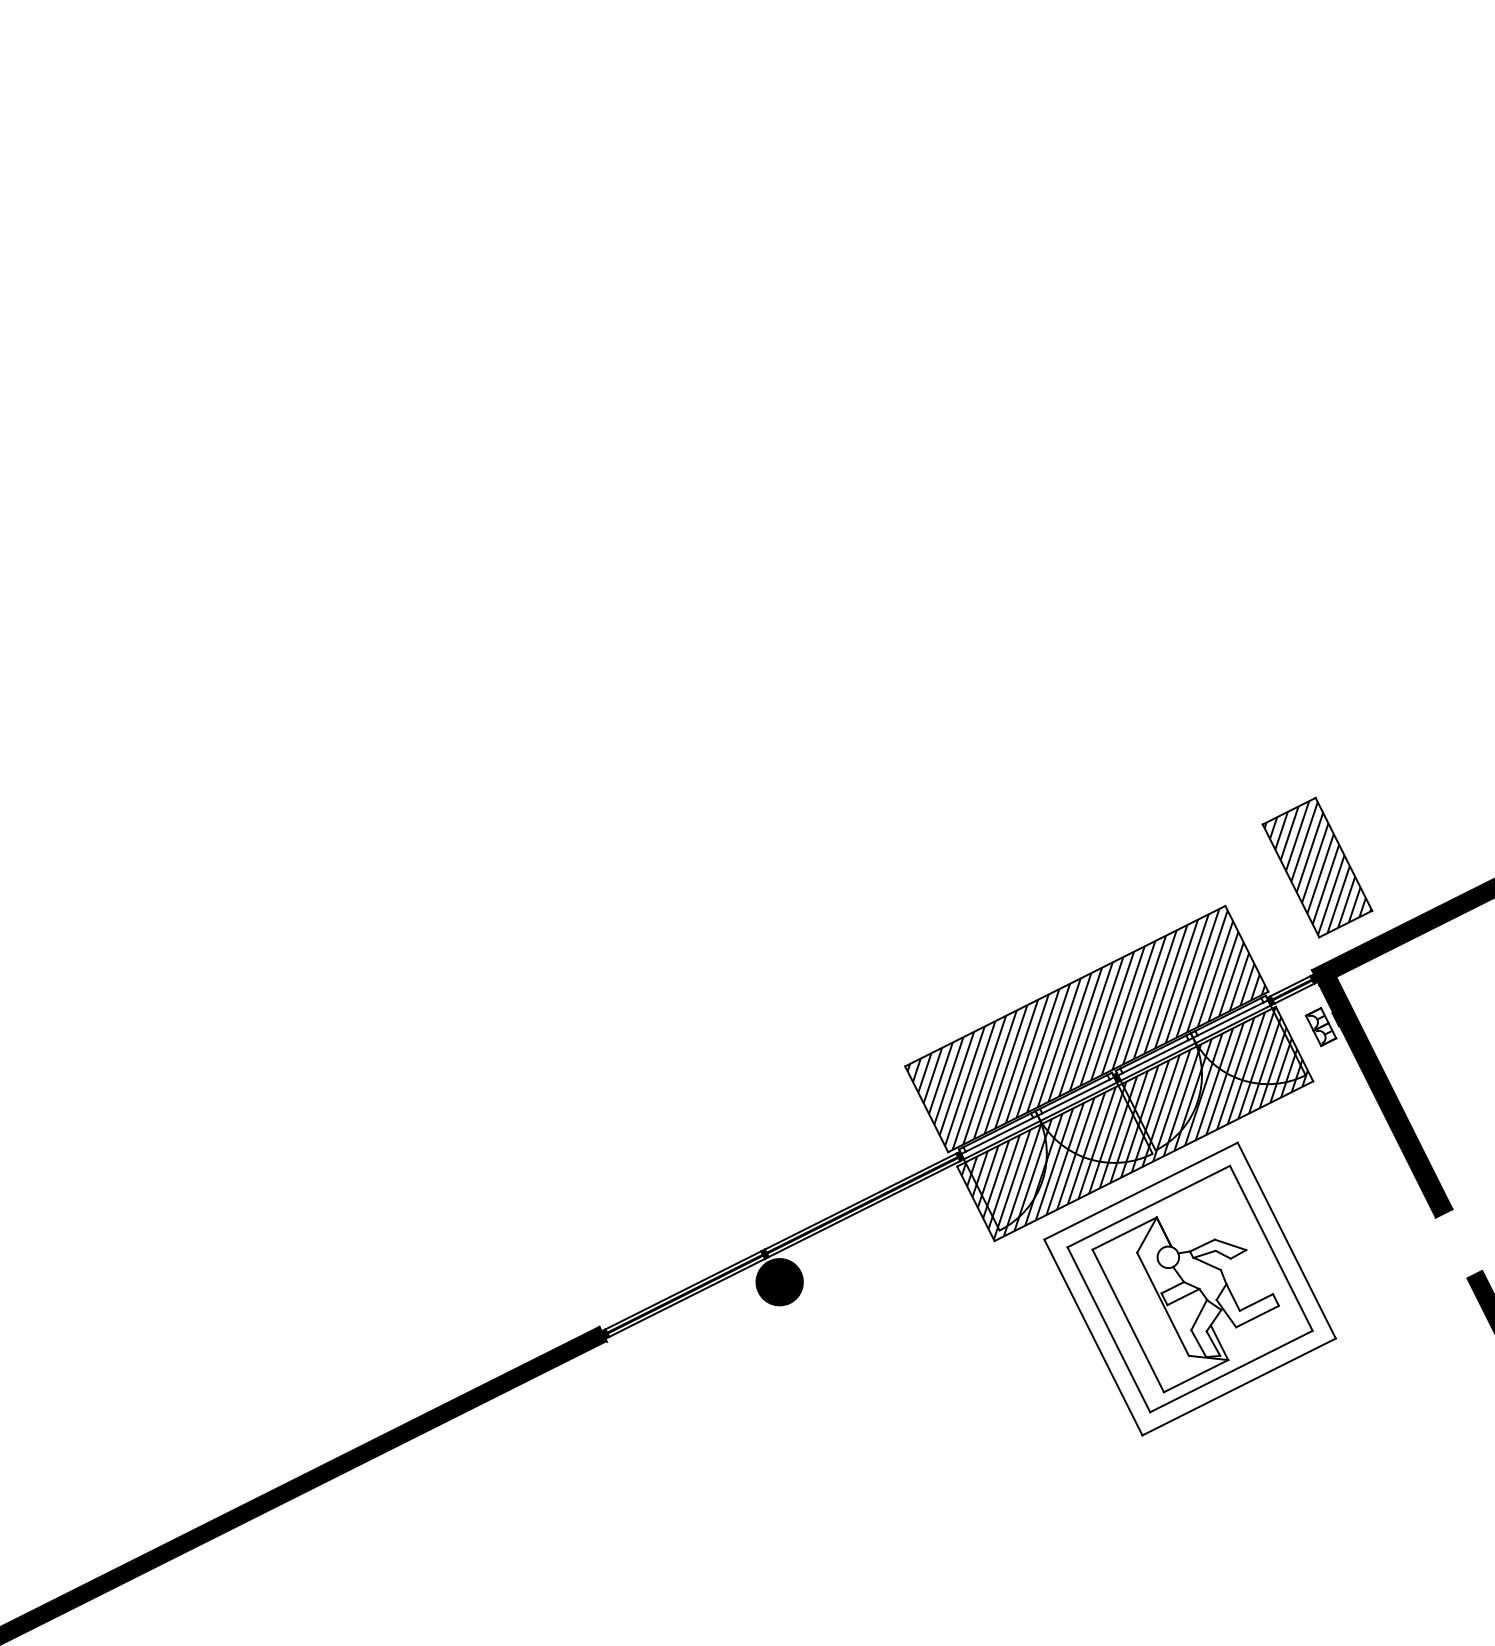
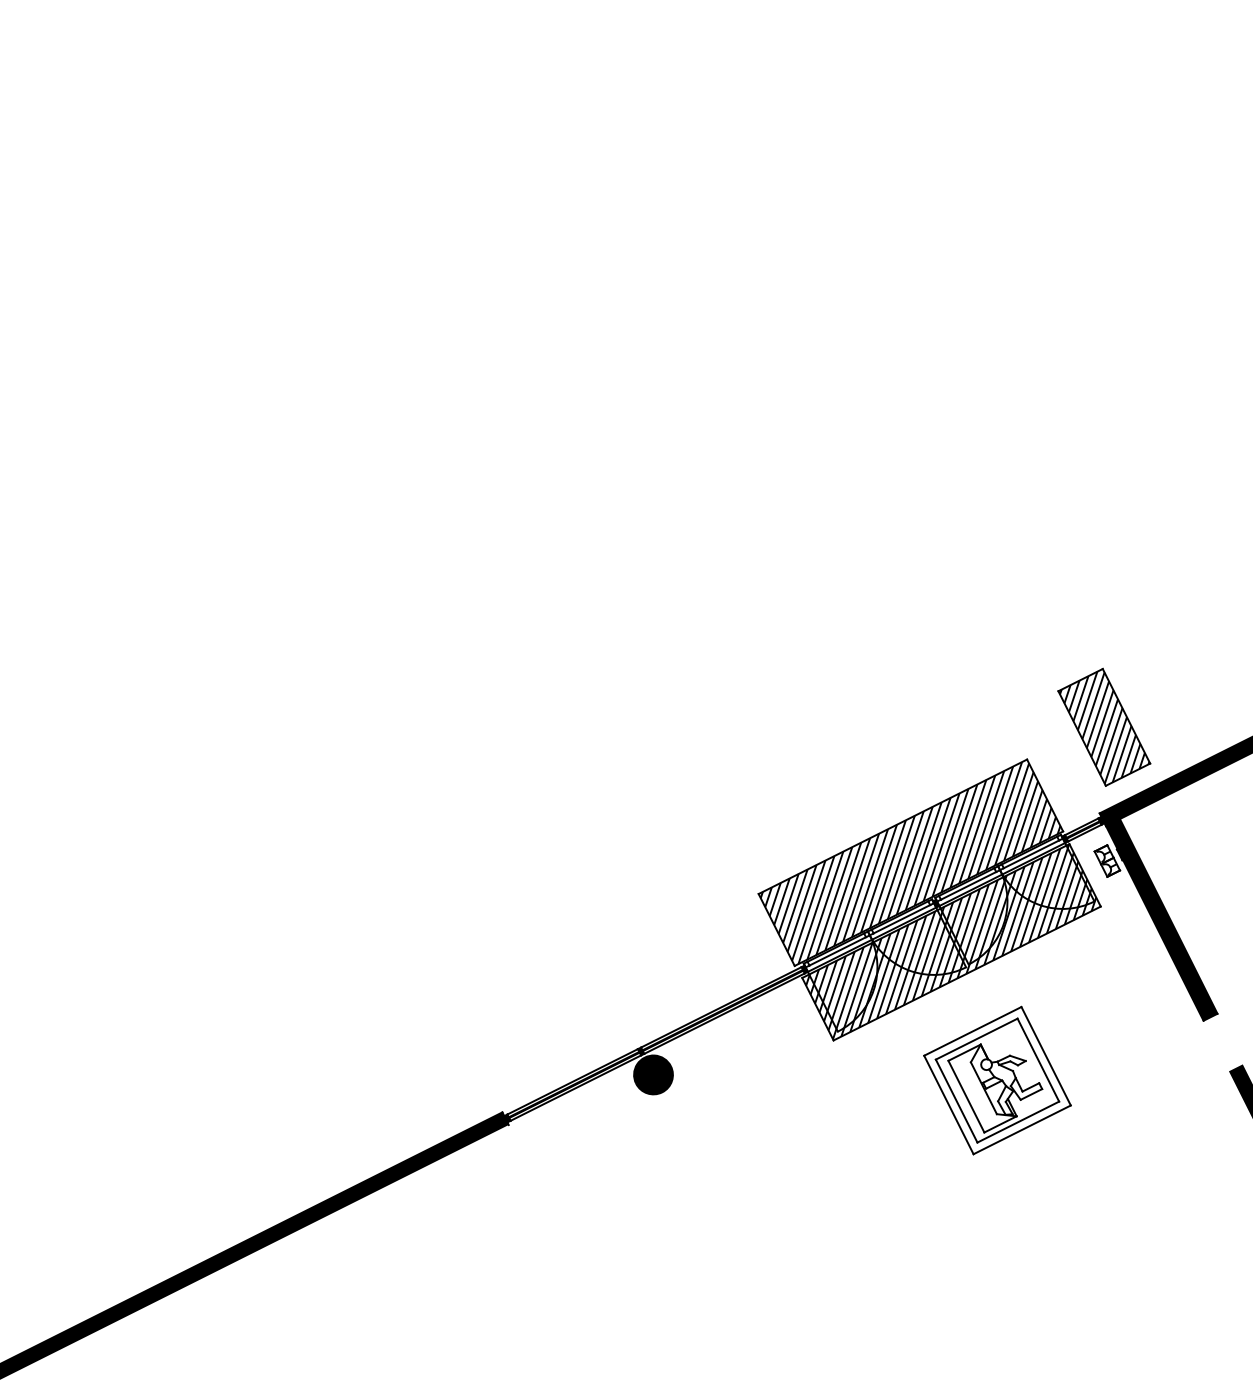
part: (1190, 1288) -> (997, 1080), size x0.6

